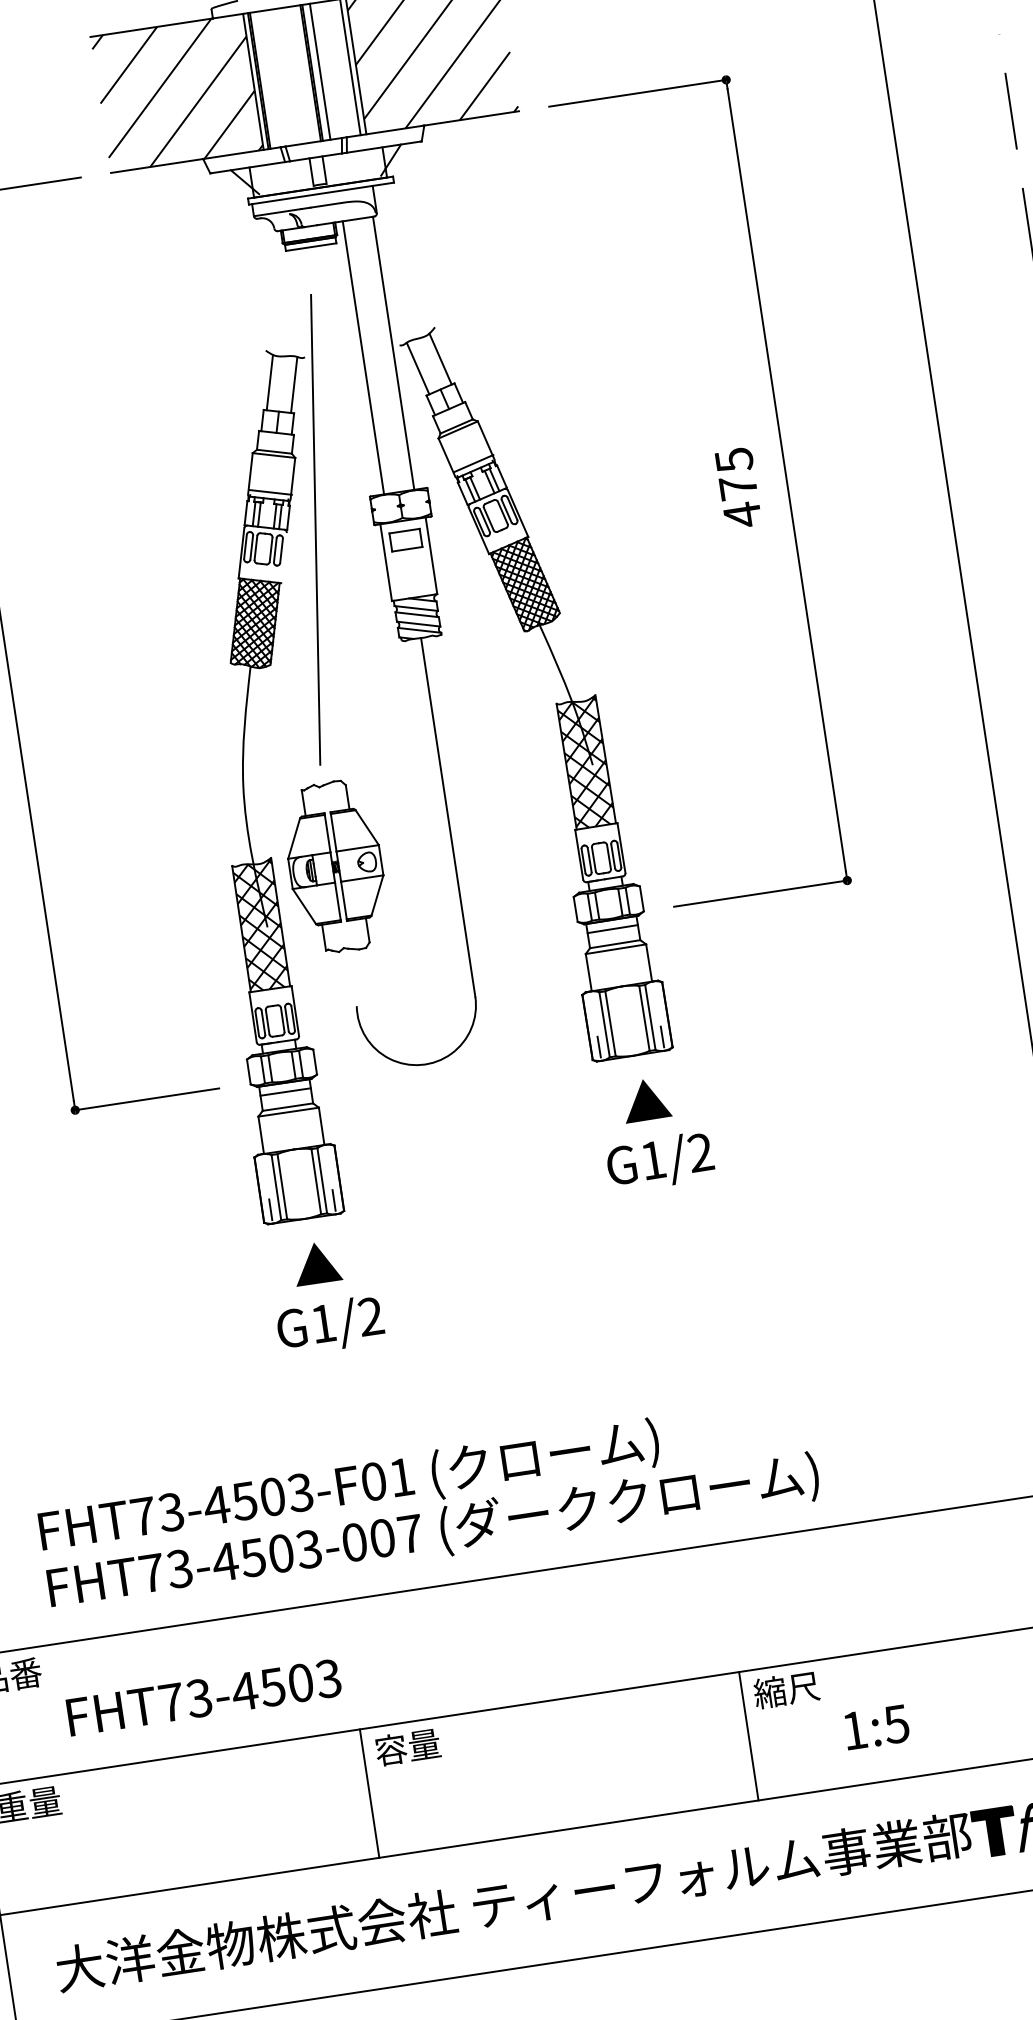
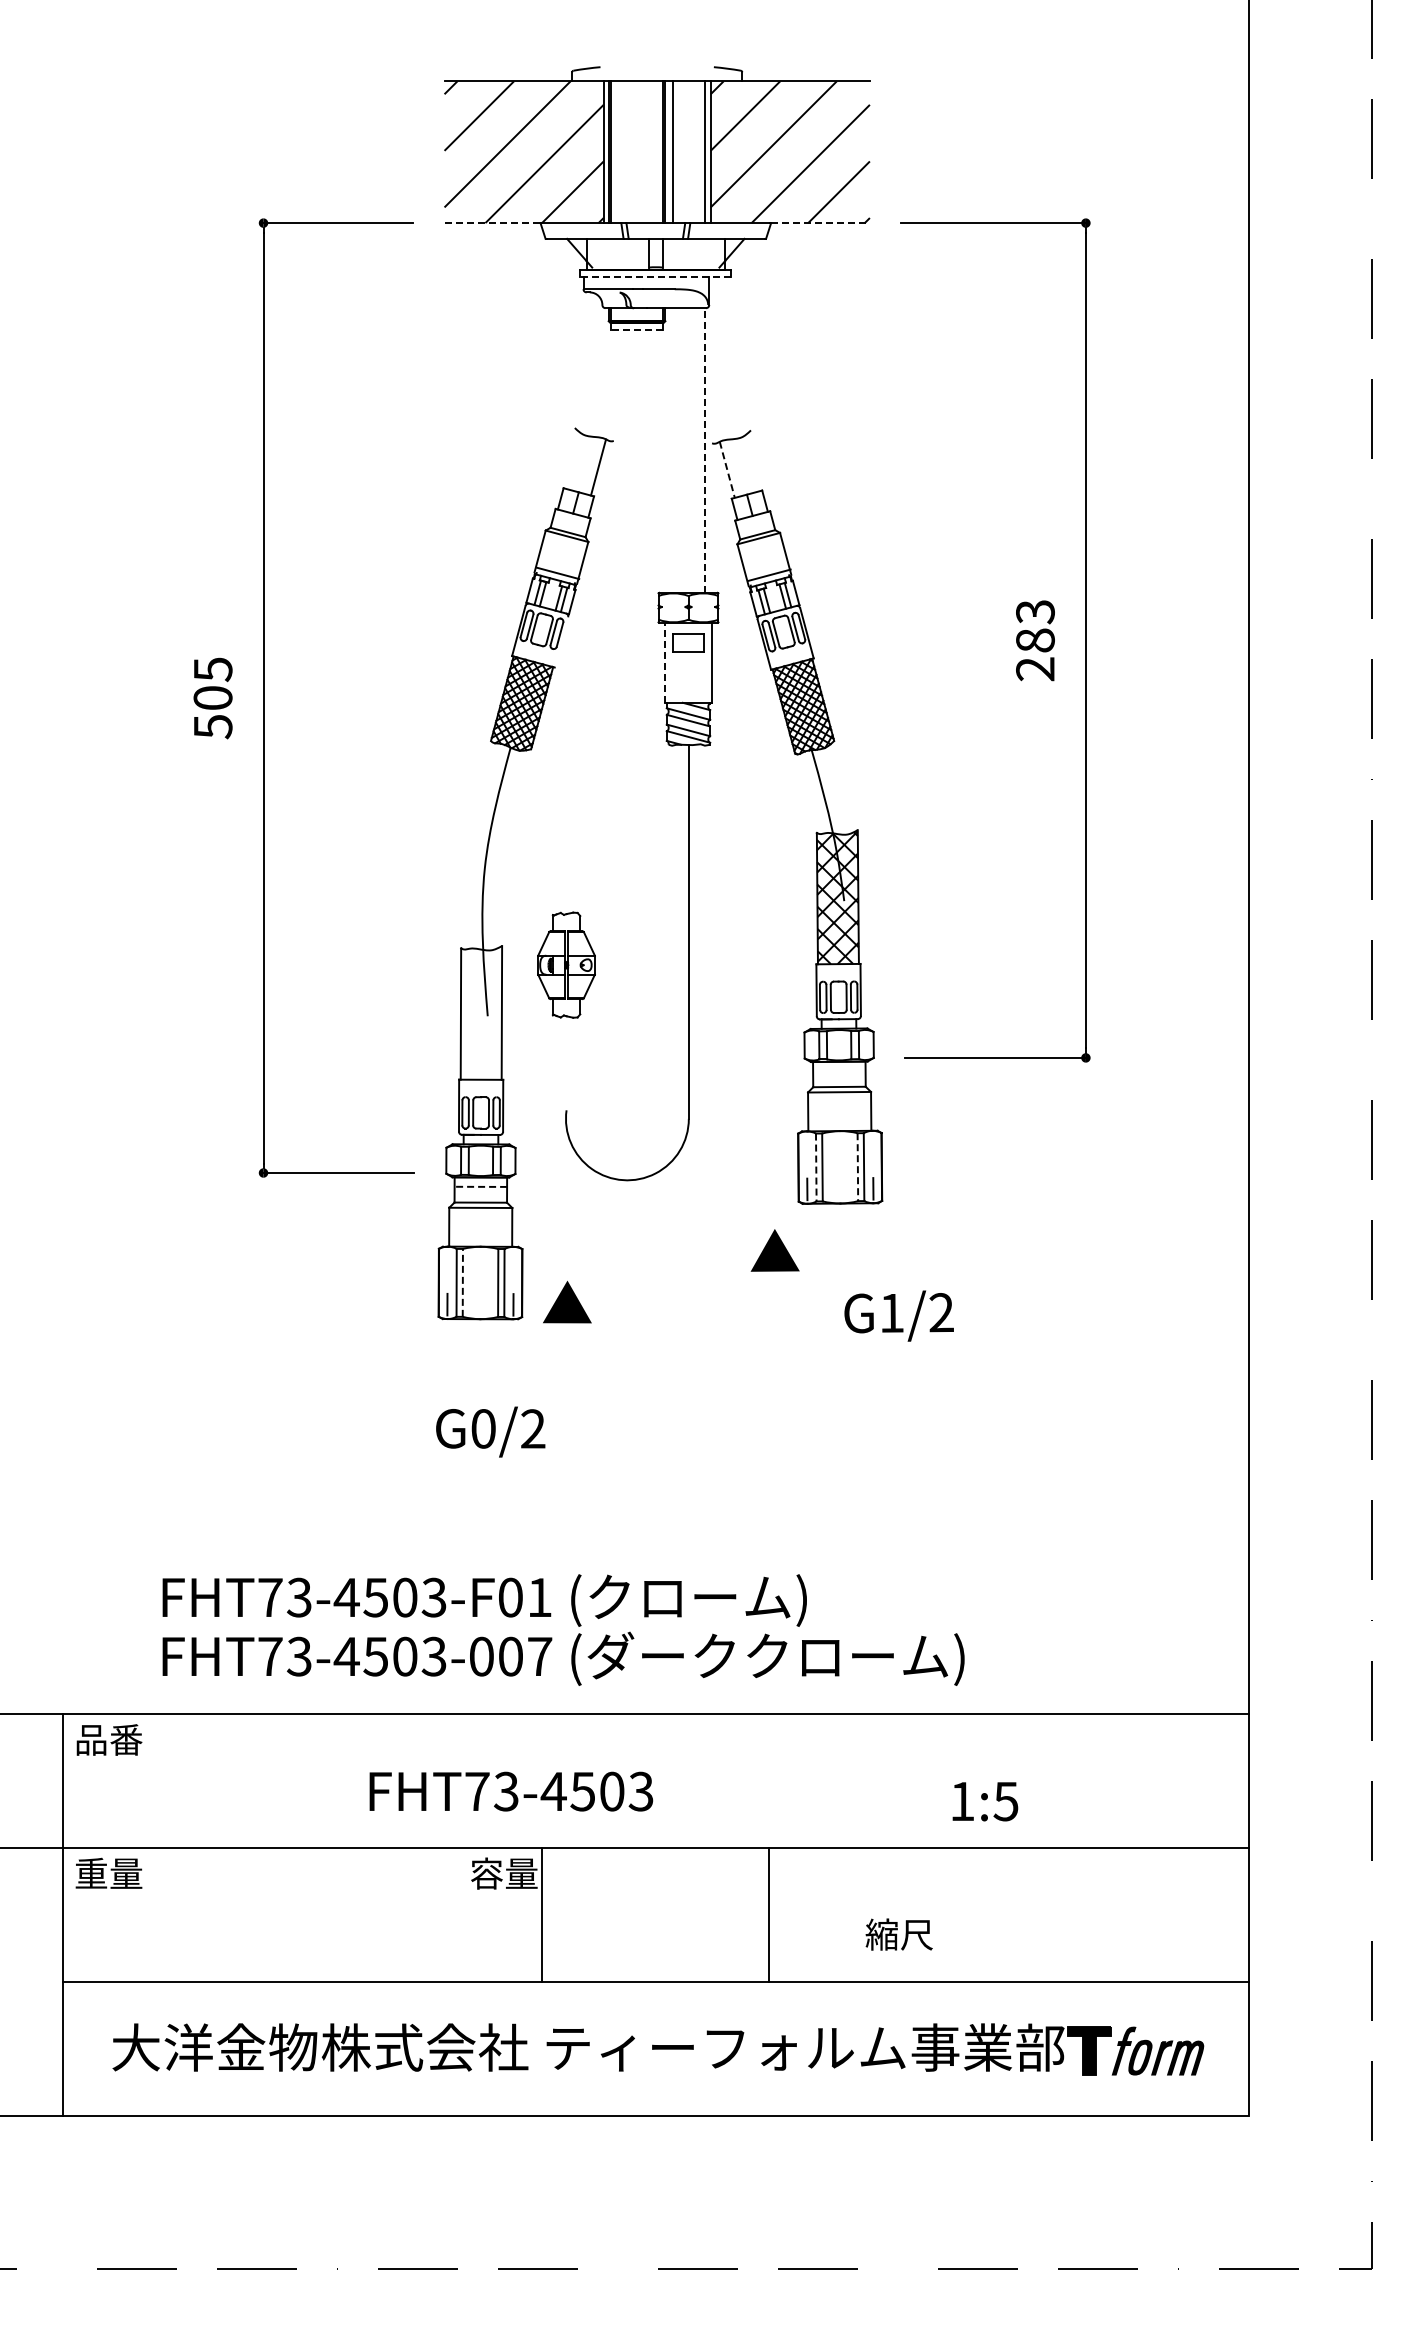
line: (472, 118) -> (821, 223), solid -> dashed
line: (158, 166) -> (493, 223), solid -> dashed
line: (321, 193) -> (655, 276), solid -> dashed
line: (310, 247) -> (636, 329), solid -> dashed
line: (393, 353) -> (704, 450), solid -> dashed
line: (363, 357) -> (673, 450), removed
line: (440, 358) -> (751, 463), removed
line: (418, 369) -> (727, 470), solid -> dashed
line: (269, 382) -> (573, 461), removed
text: (738, 488) -> (1035, 641), 475 -> 283
line: (315, 529) -> (597, 618), removed
line: (385, 562) -> (664, 662), solid -> dashed
part: (335, 866) -> (566, 964), size x0.6
hatch: (261, 925) -> (481, 1013), removed
line: (612, 929) -> (839, 1071), removed
line: (644, 1018) -> (857, 1167), solid -> dashed
line: (604, 1024) -> (816, 1167), solid -> dashed
line: (285, 1091) -> (480, 1186), solid -> dashed
text: (645, 1099) -> (774, 1250), moved
text: (659, 1161) -> (898, 1315), moved
line: (281, 1186) -> (462, 1282), solid -> dashed
text: (317, 1263) -> (567, 1302), moved
text: (323, 1323) -> (483, 1428), G1/2 -> G0/2
text: (785, 1689) -> (898, 1934), moved
text: (204, 1697) -> (511, 1791), moved
text: (876, 1727) -> (985, 1801), moved
line: (748, 1735) -> (768, 1914), moved
line: (369, 1793) -> (542, 1914), moved

